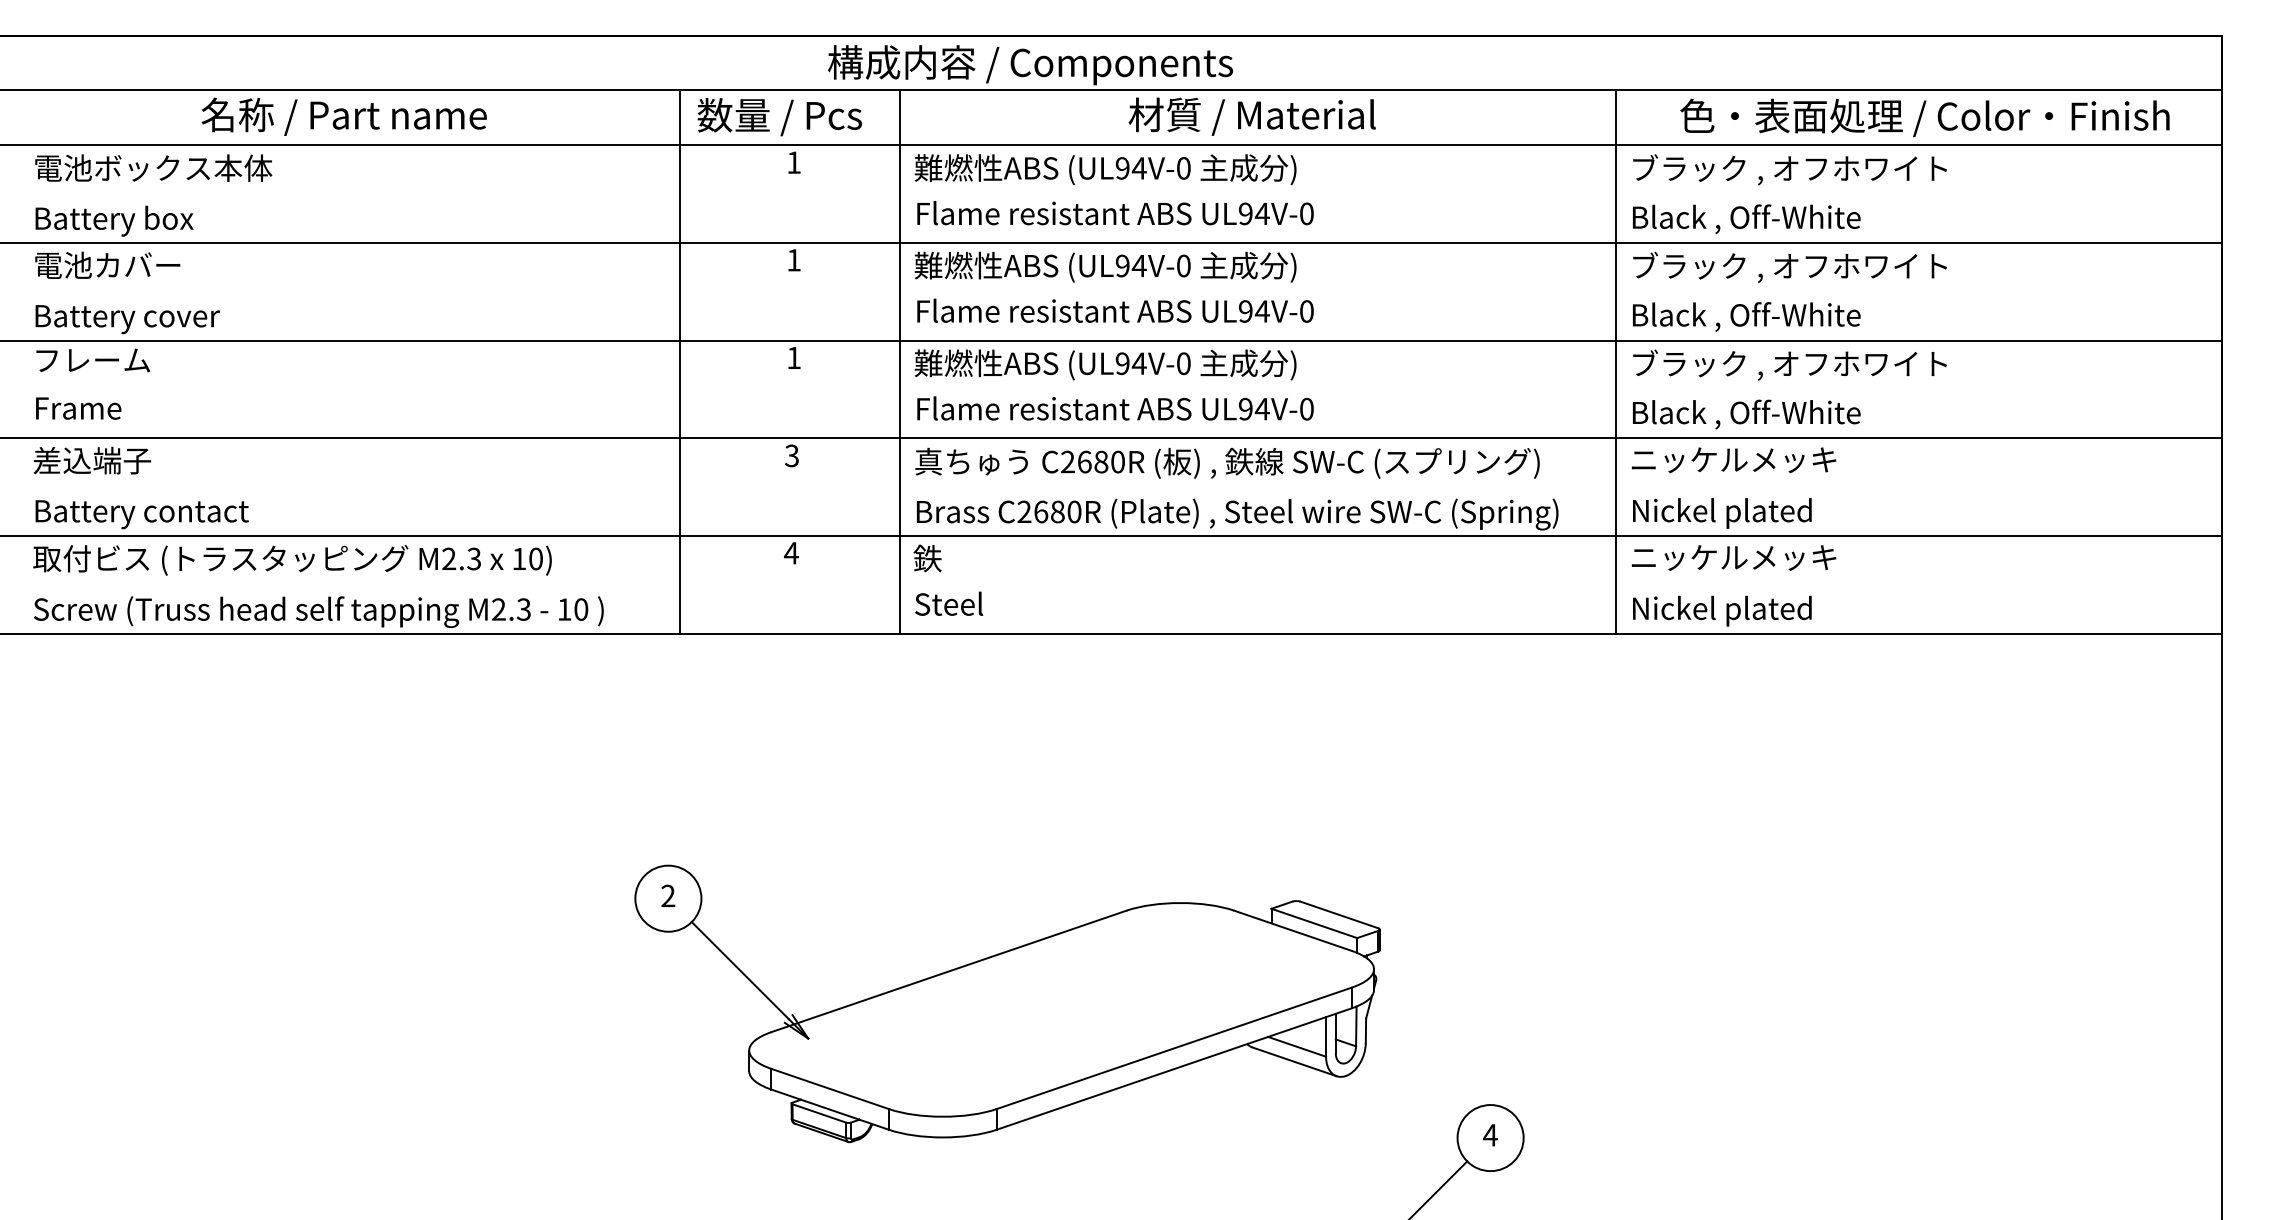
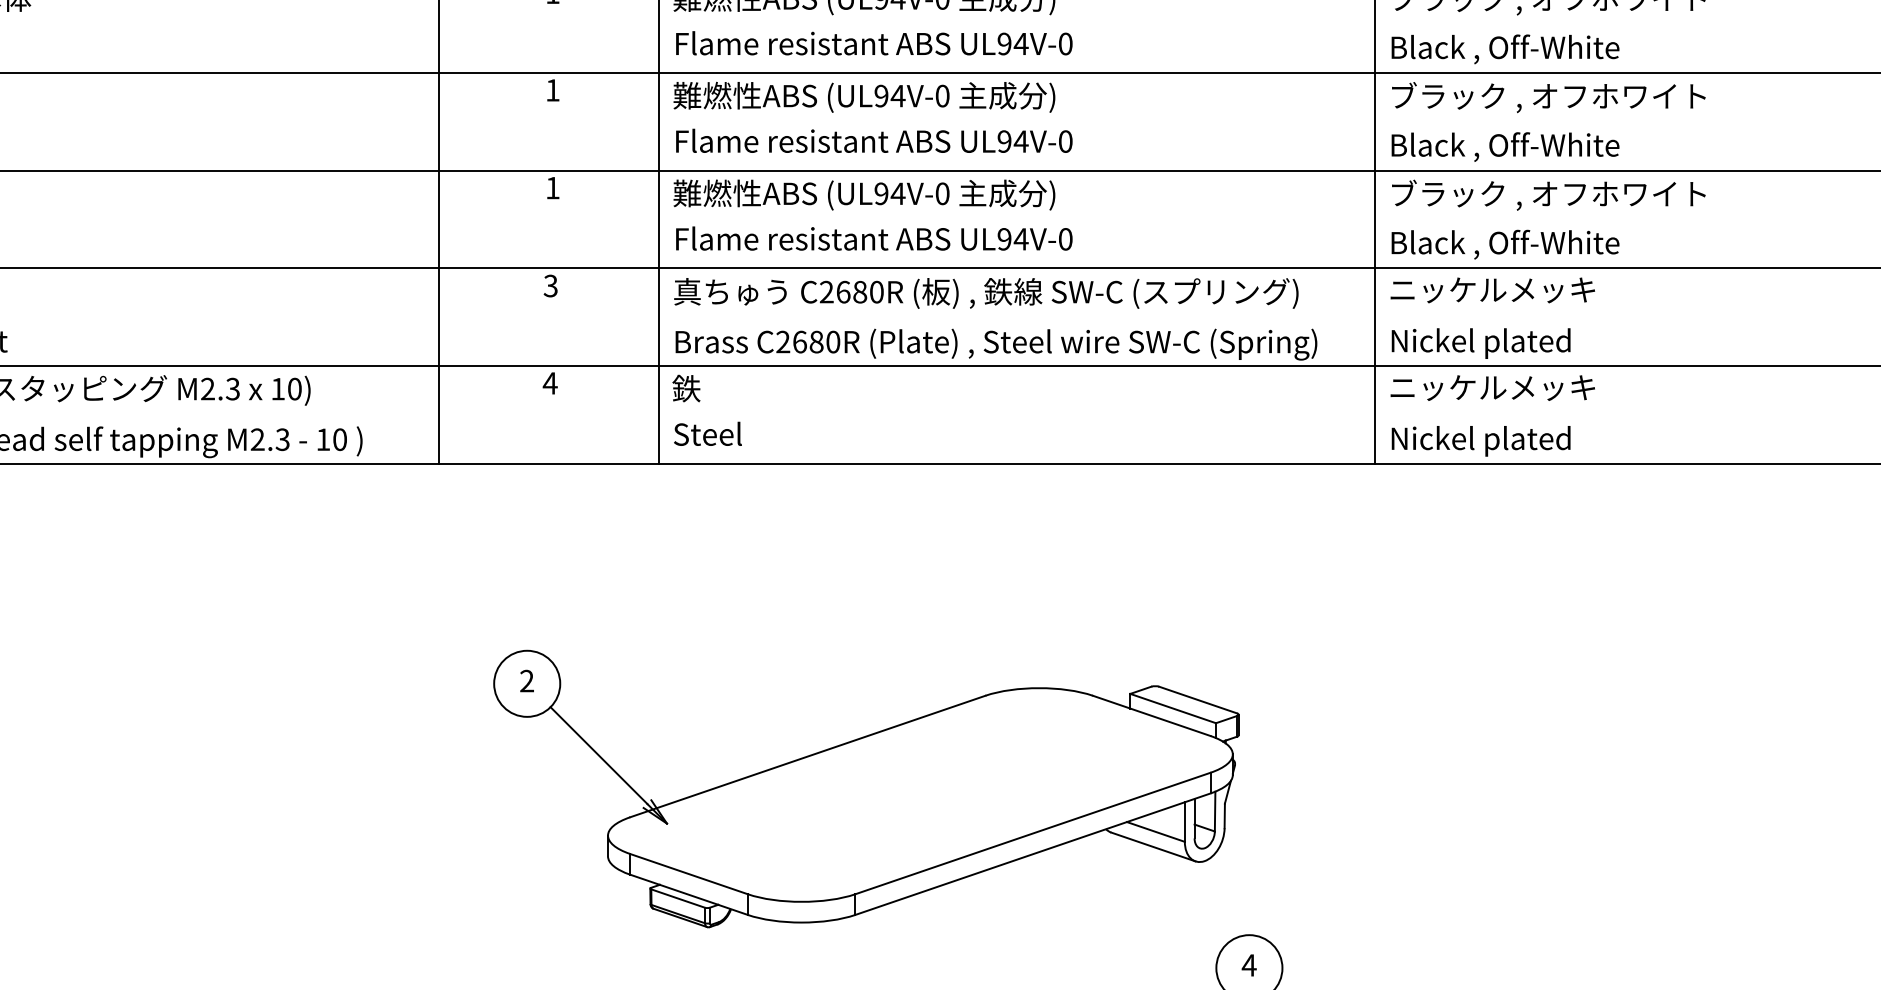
part: (1007, 1003) -> (866, 788), moved

